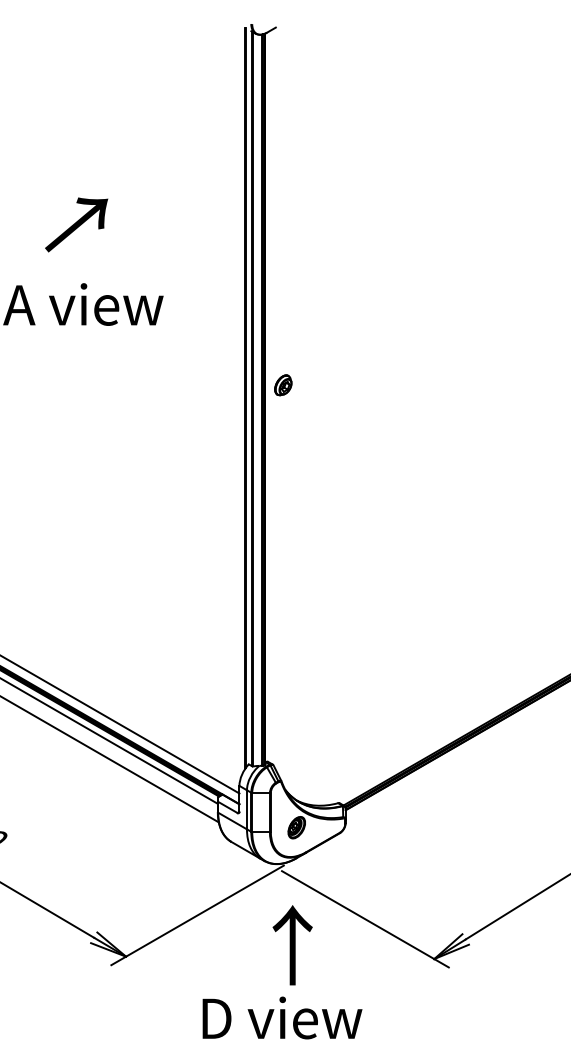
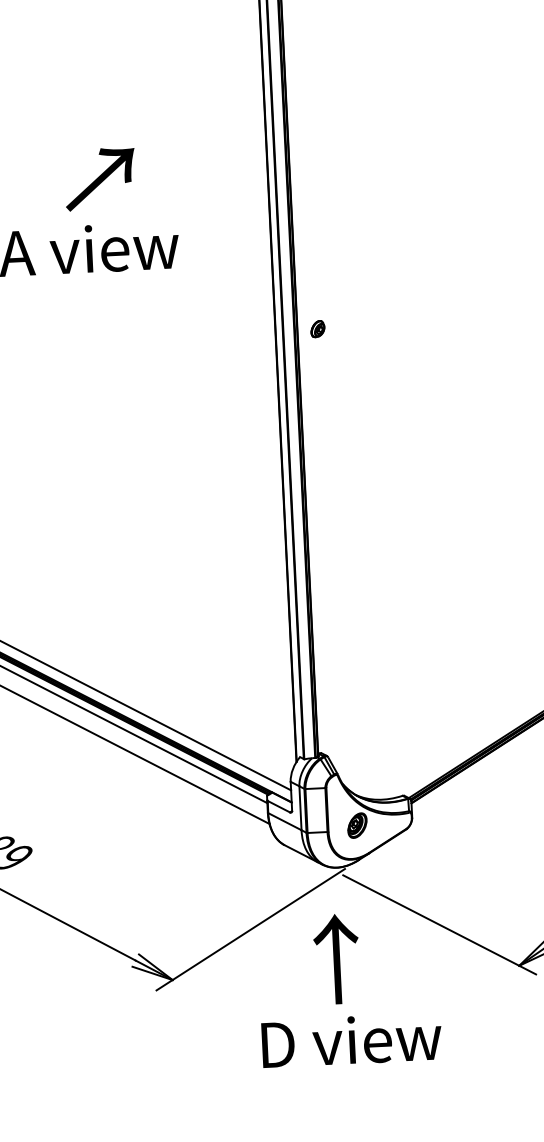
text: (76, 224) -> (100, 178), moved
part: (282, 385) -> (317, 329), size x0.71
text: (292, 945) -> (336, 959), moved

